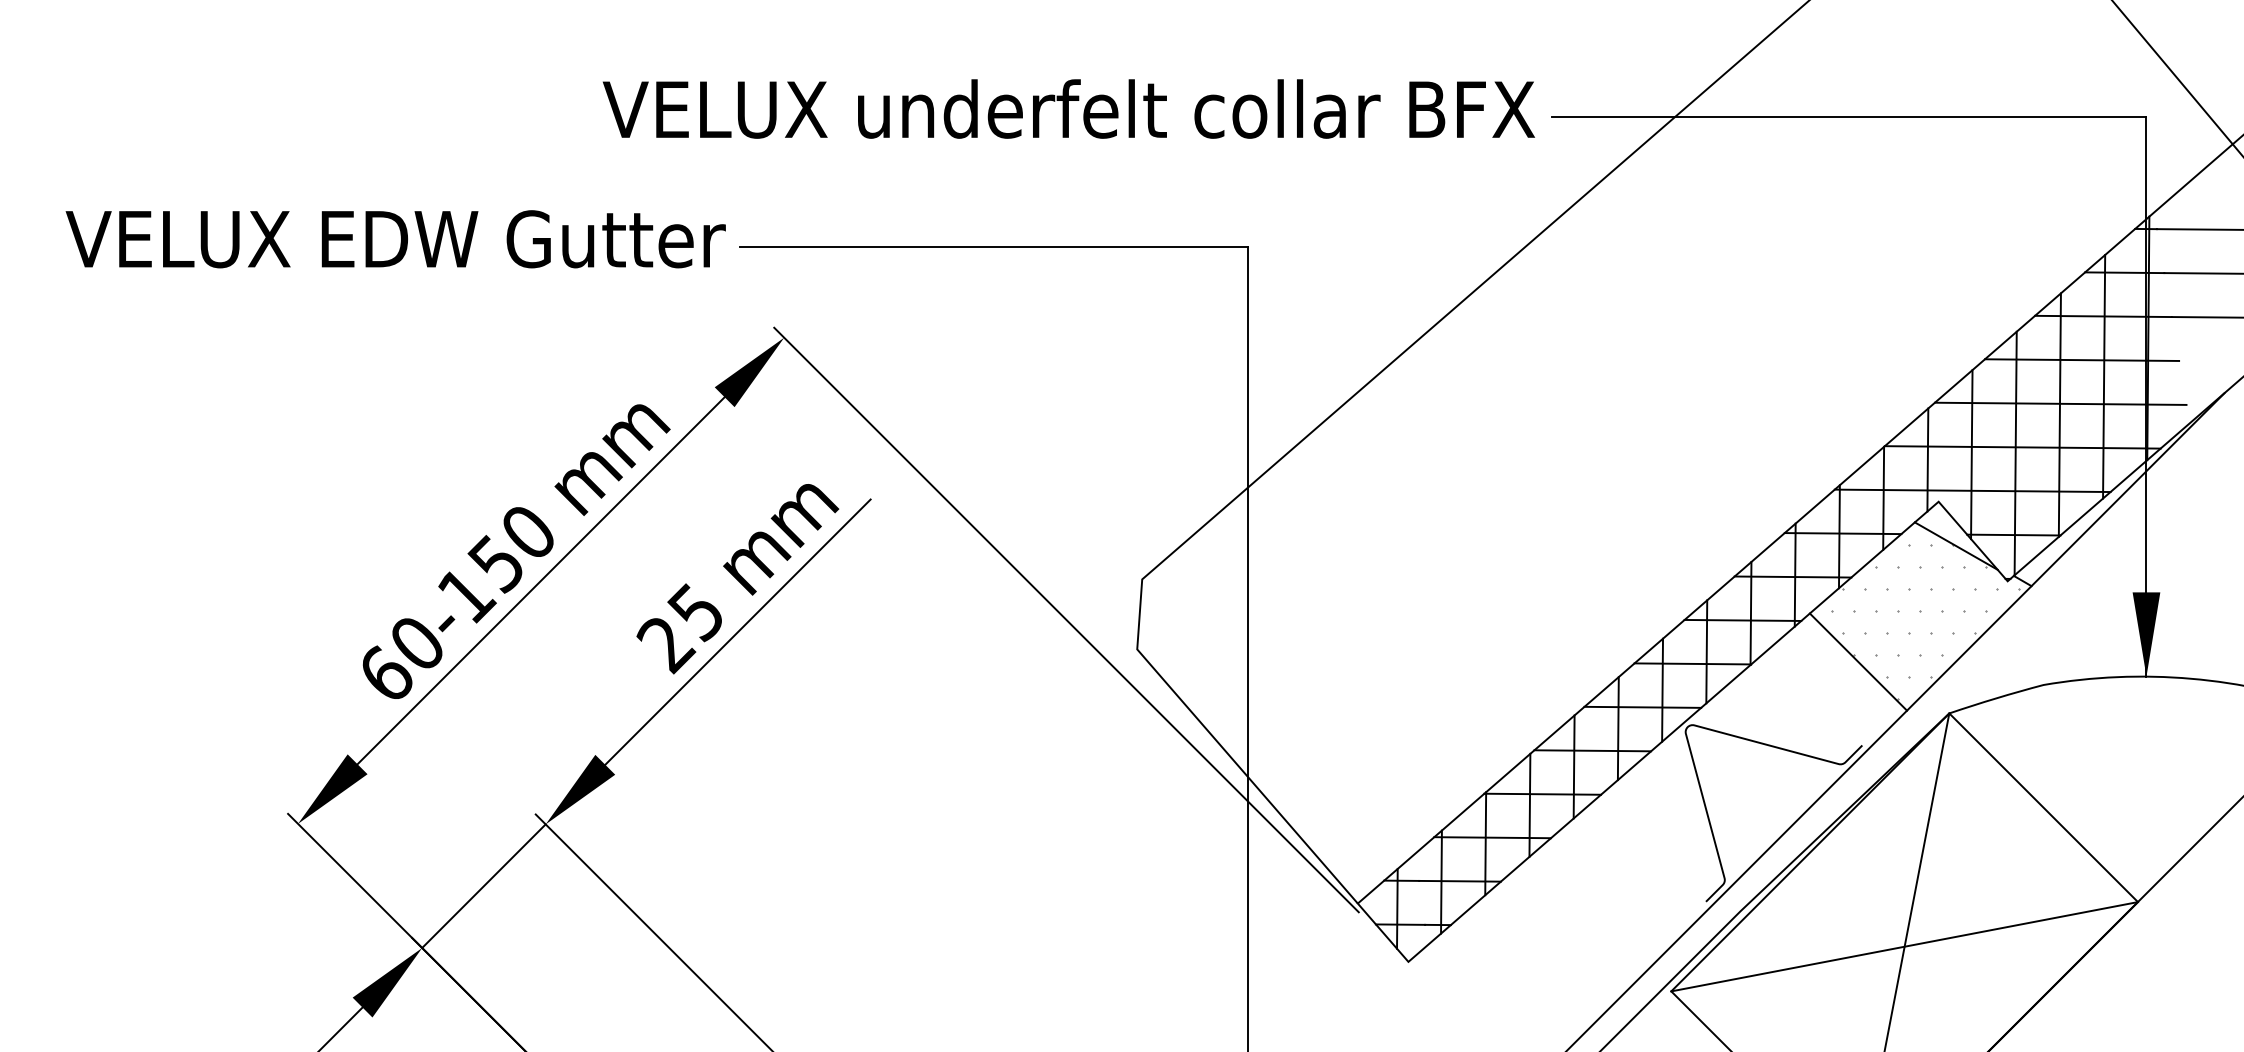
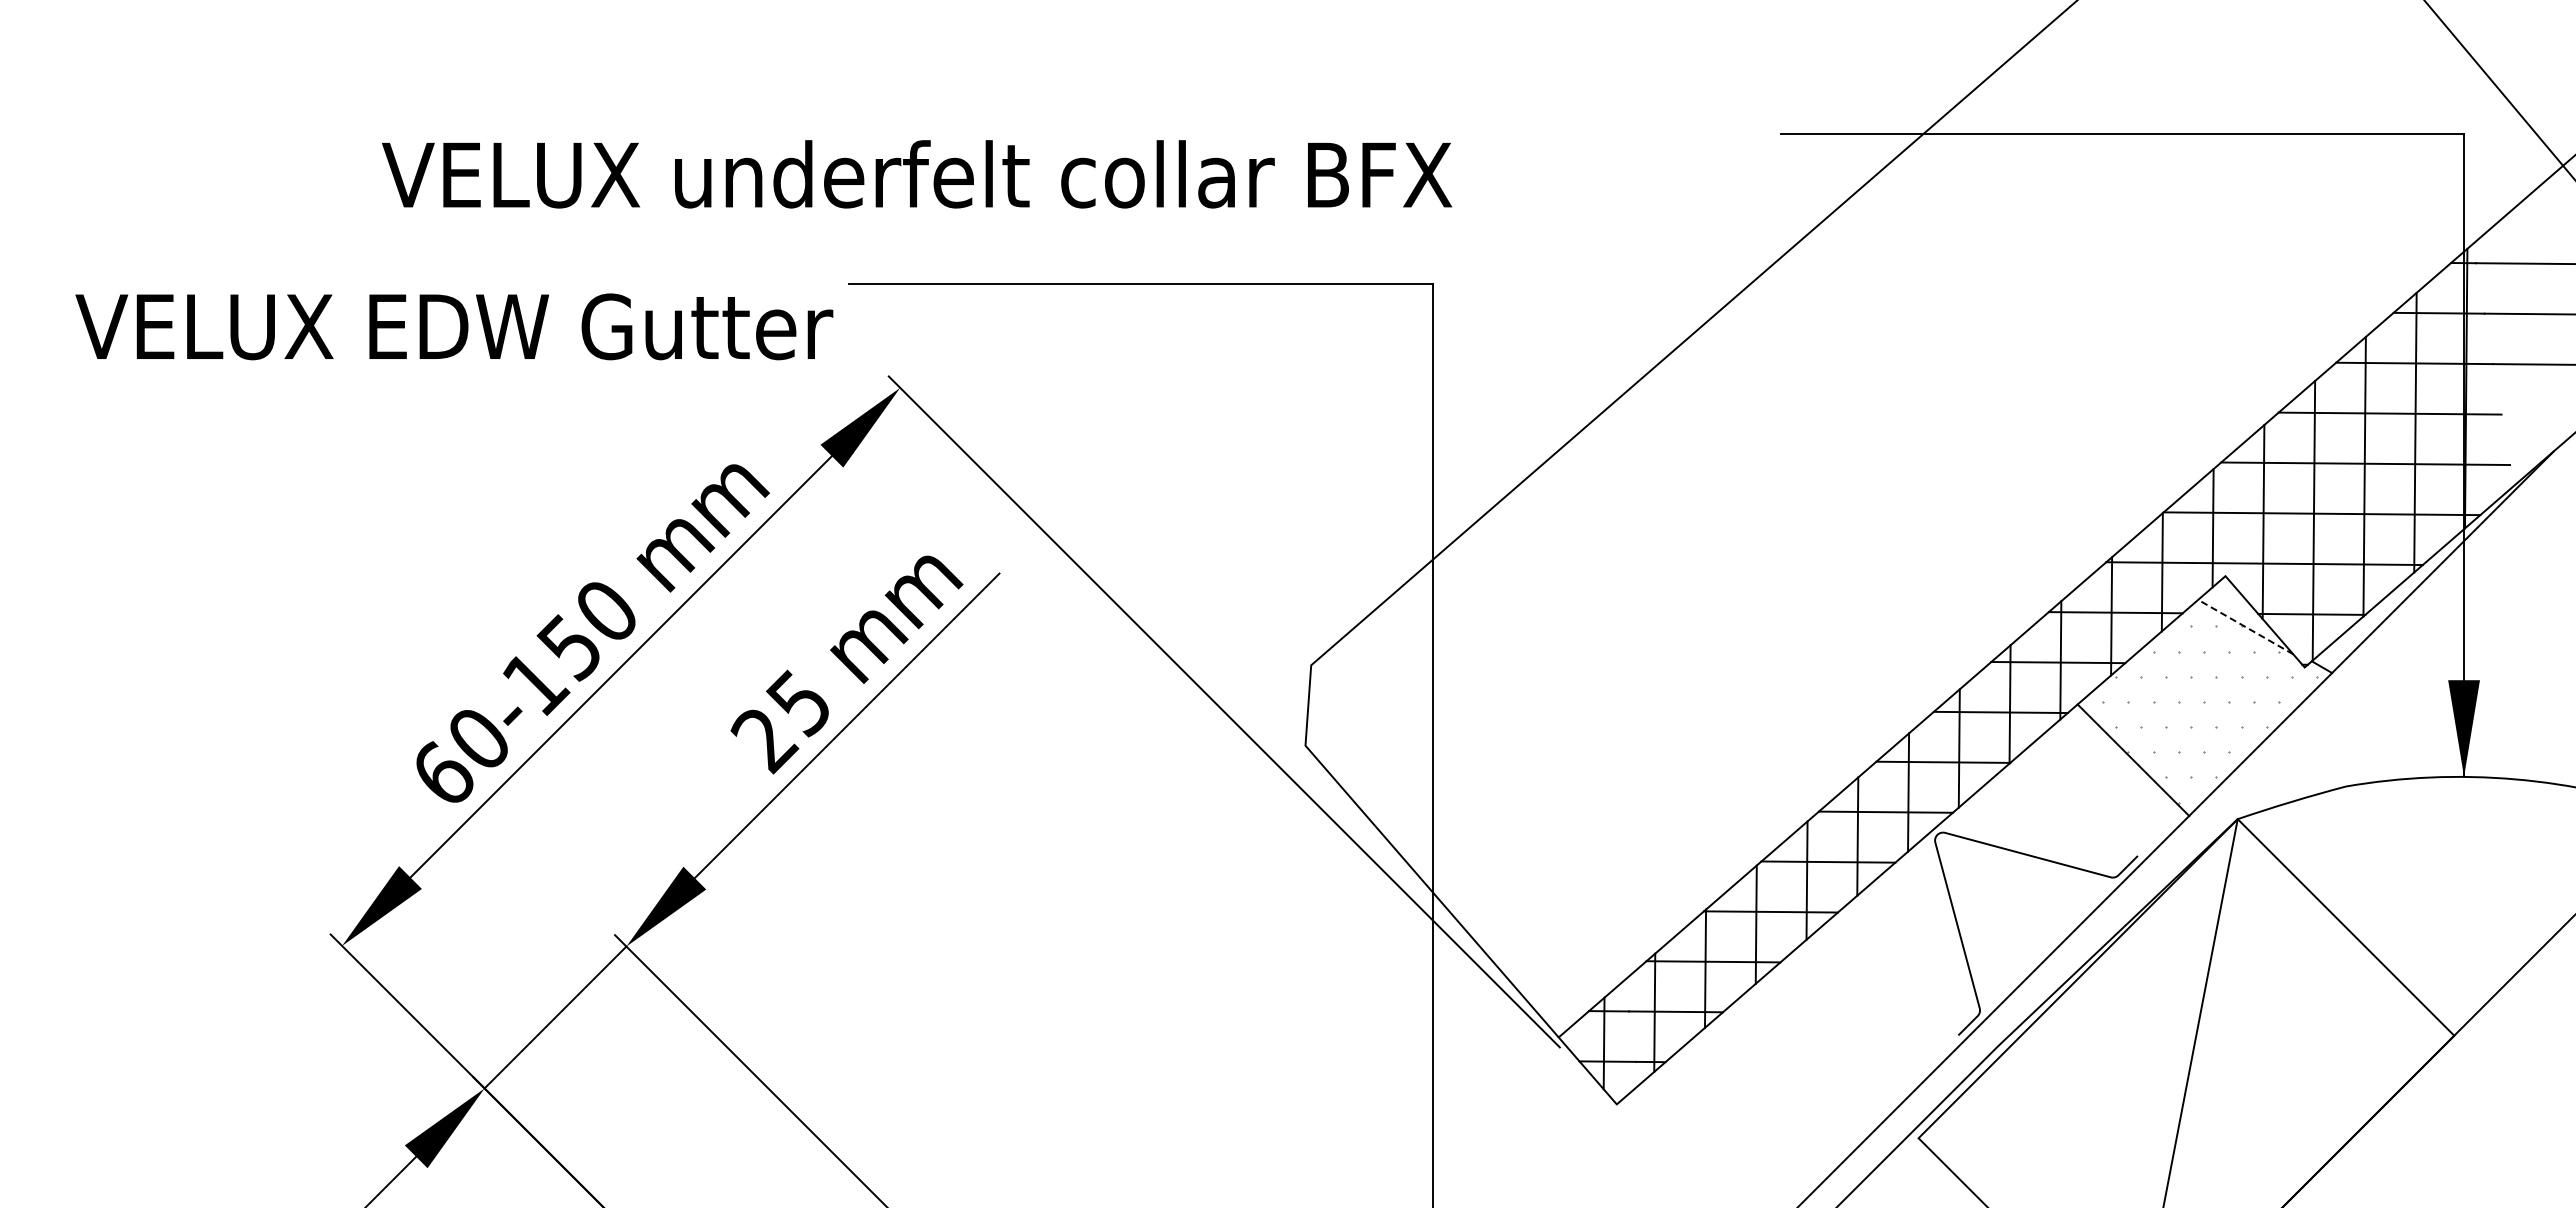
text: (1069, 109) -> (917, 174), moved
text: (395, 238) -> (454, 326), moved
line: (1956, 546) -> (2245, 627), solid -> dashed
line: (1904, 946) -> (2186, 1086), removed

